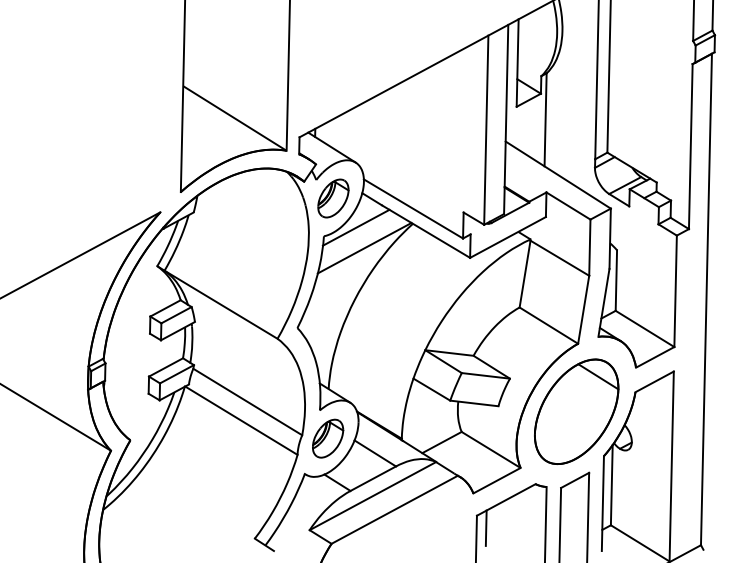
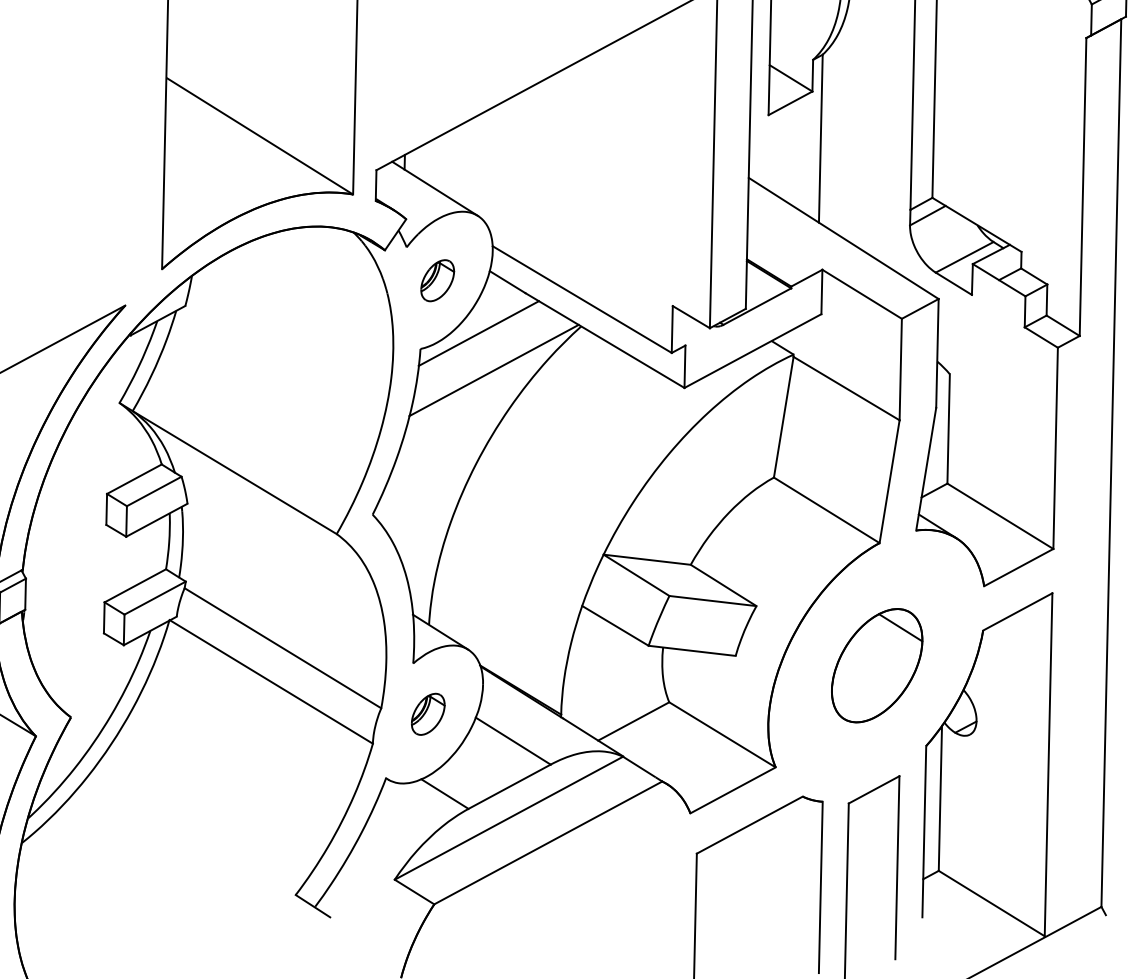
part: (333, 198) -> (437, 280), size x0.6
part: (576, 411) -> (876, 665), size x0.6
part: (328, 438) -> (428, 714), size x0.6
line: (485, 527) -> (712, 874), removed

